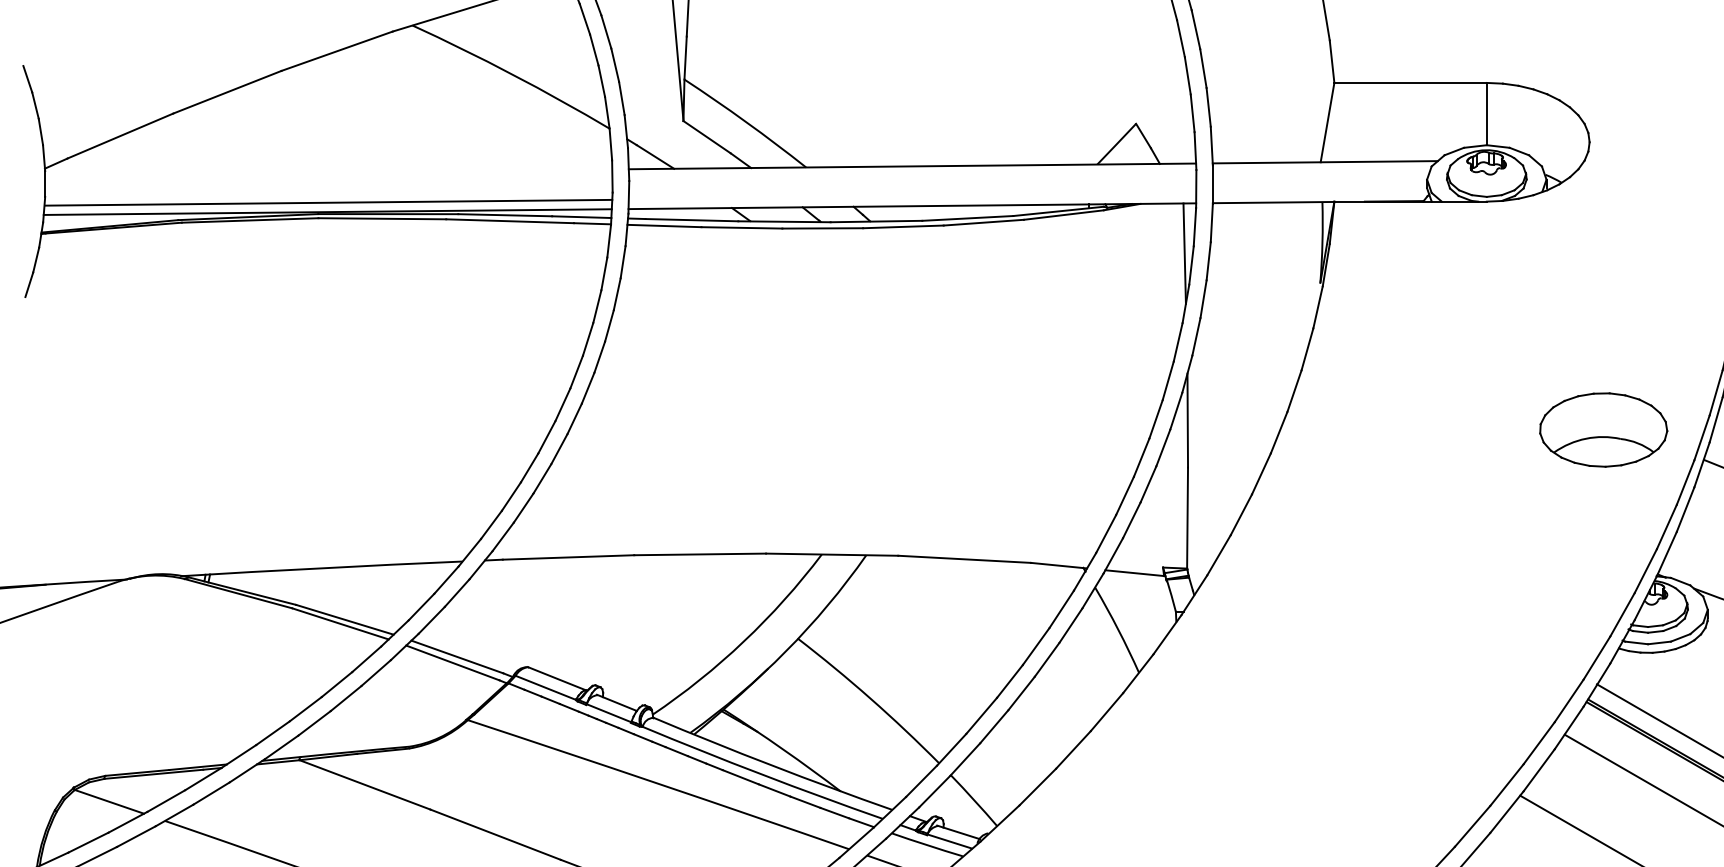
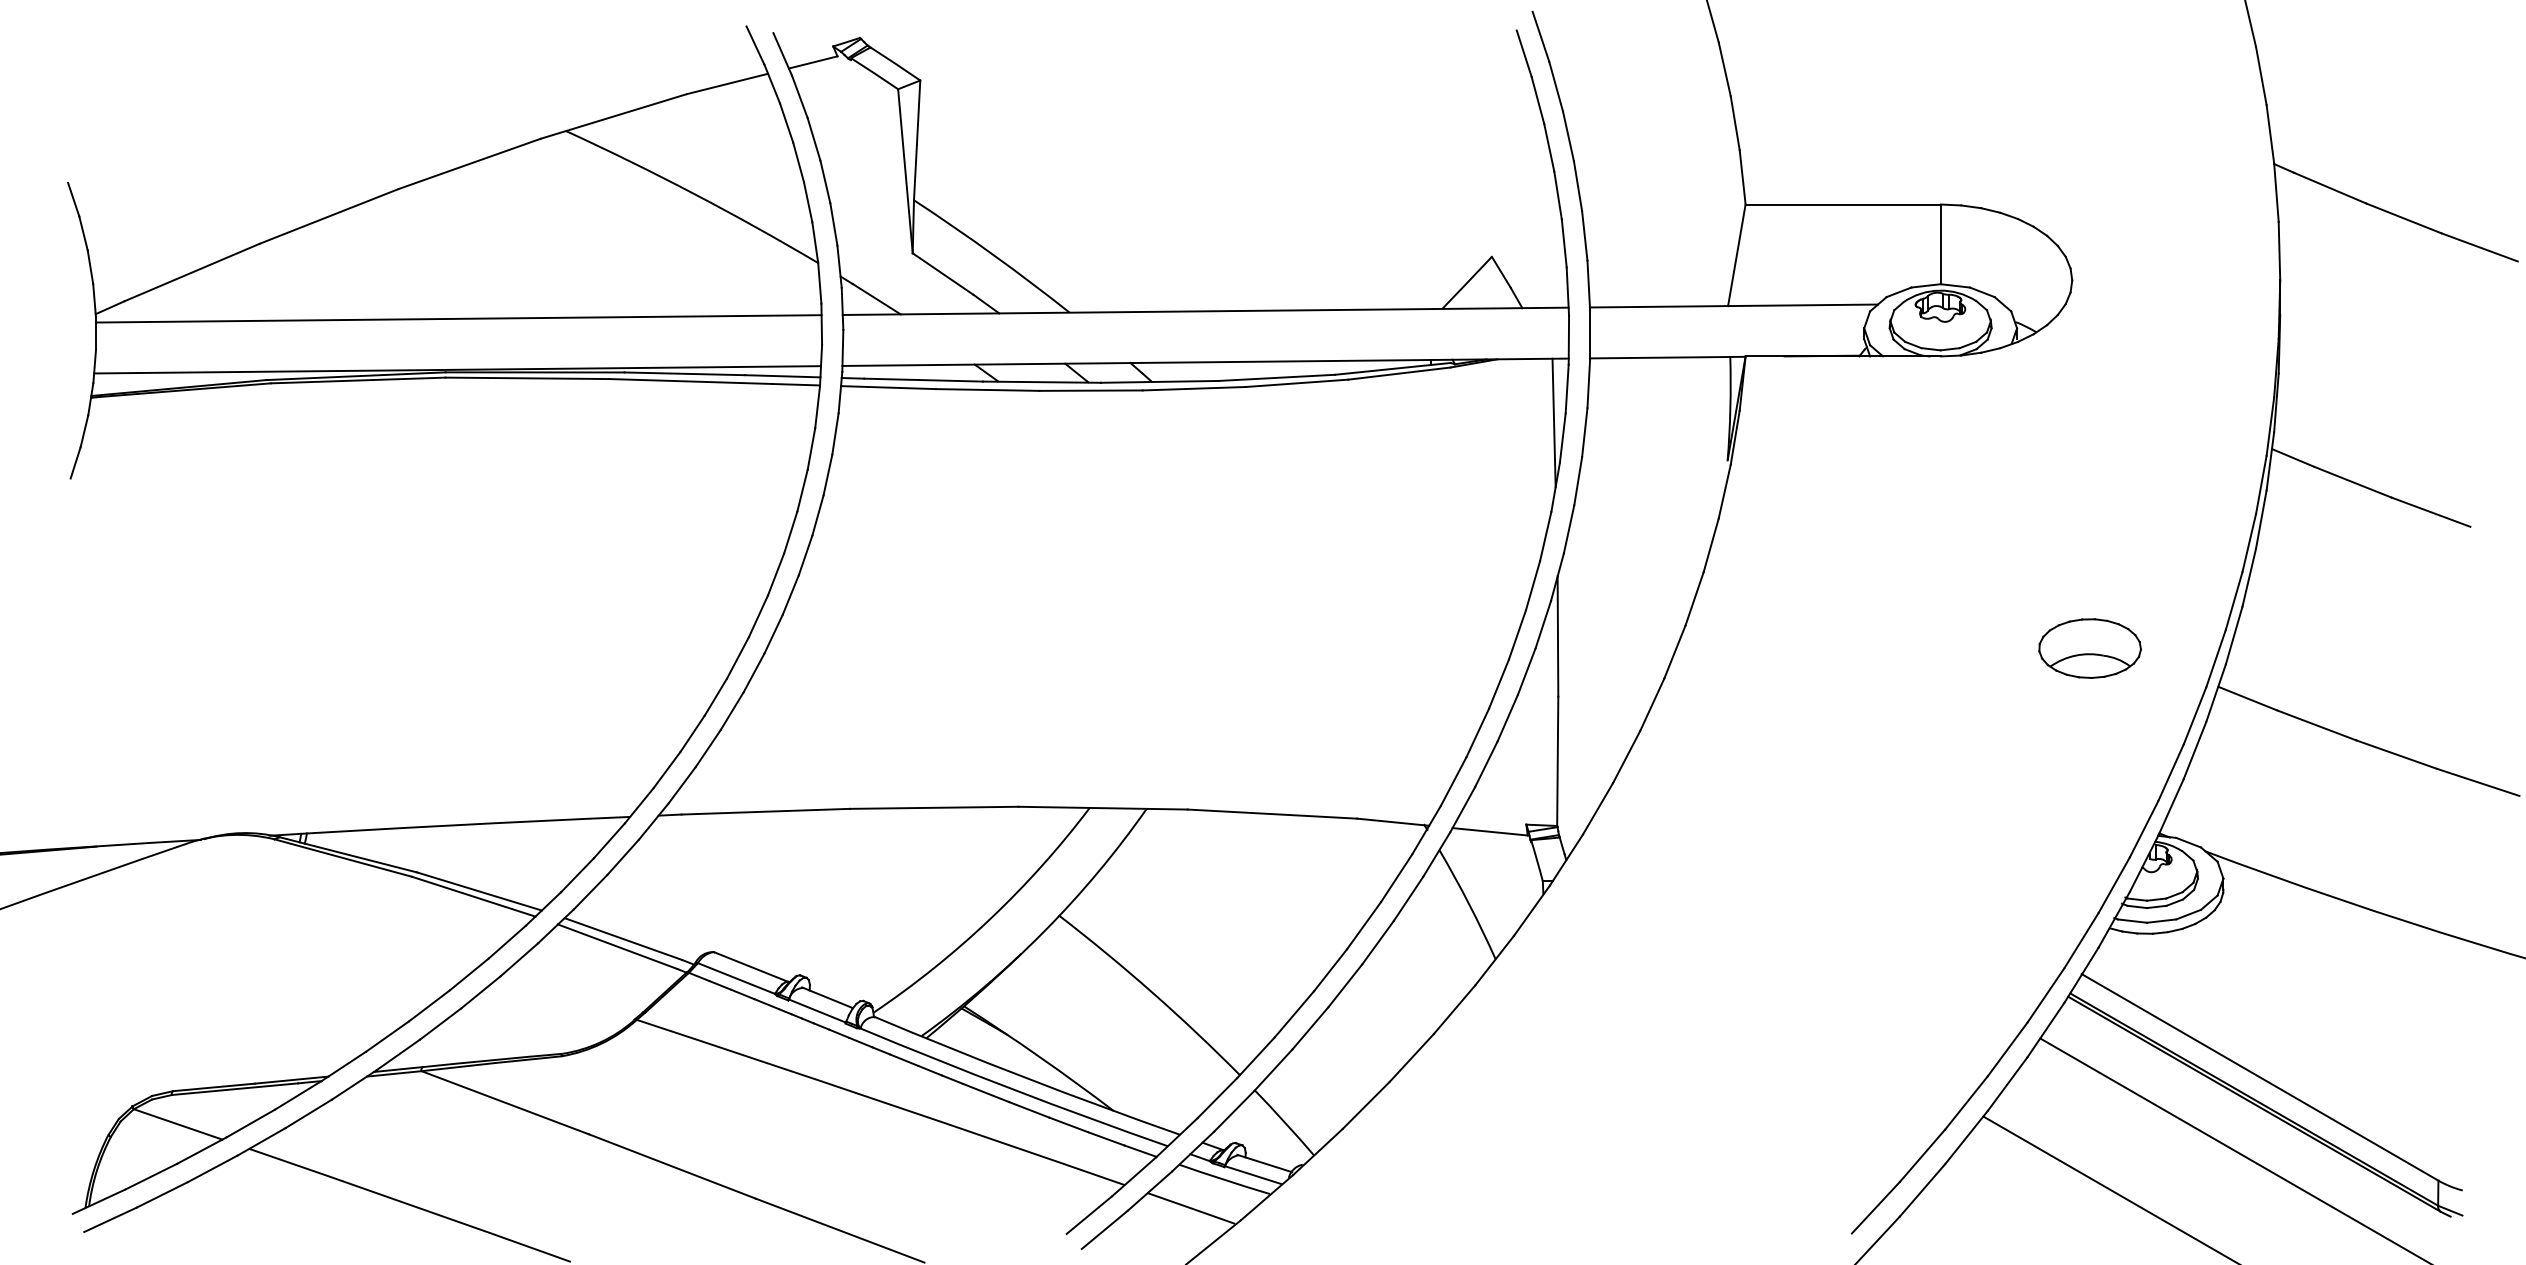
line: (328, 202) -> (458, 318), moved
part: (1603, 429) -> (2089, 648), size x0.62

